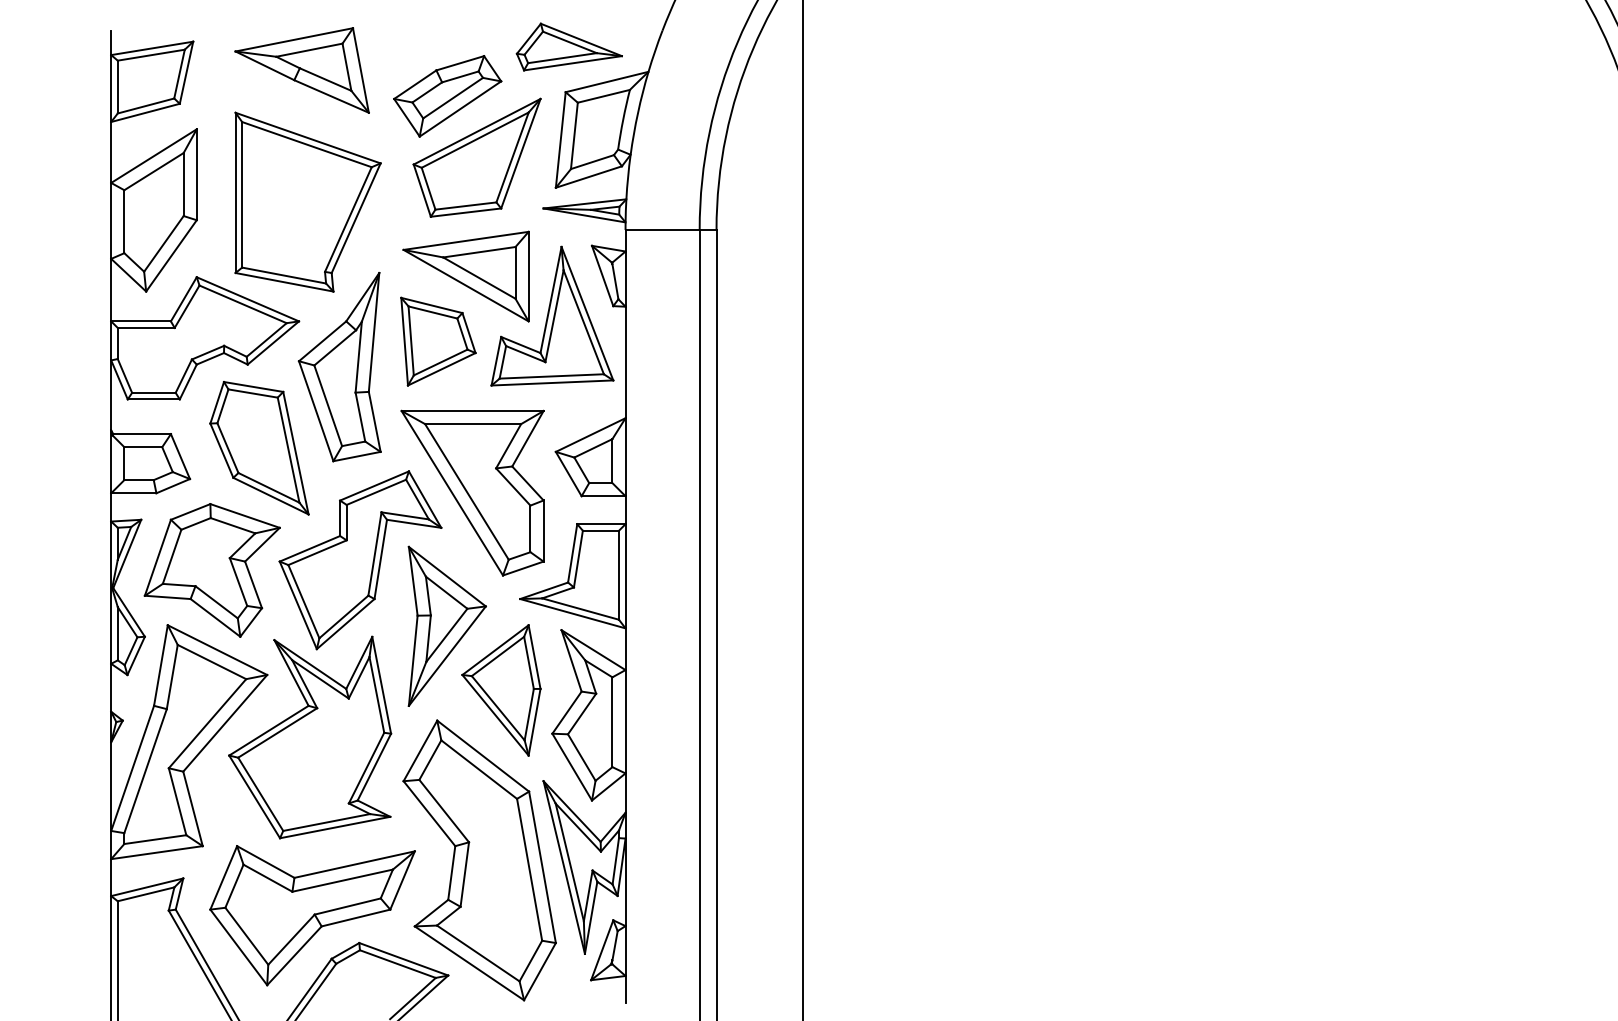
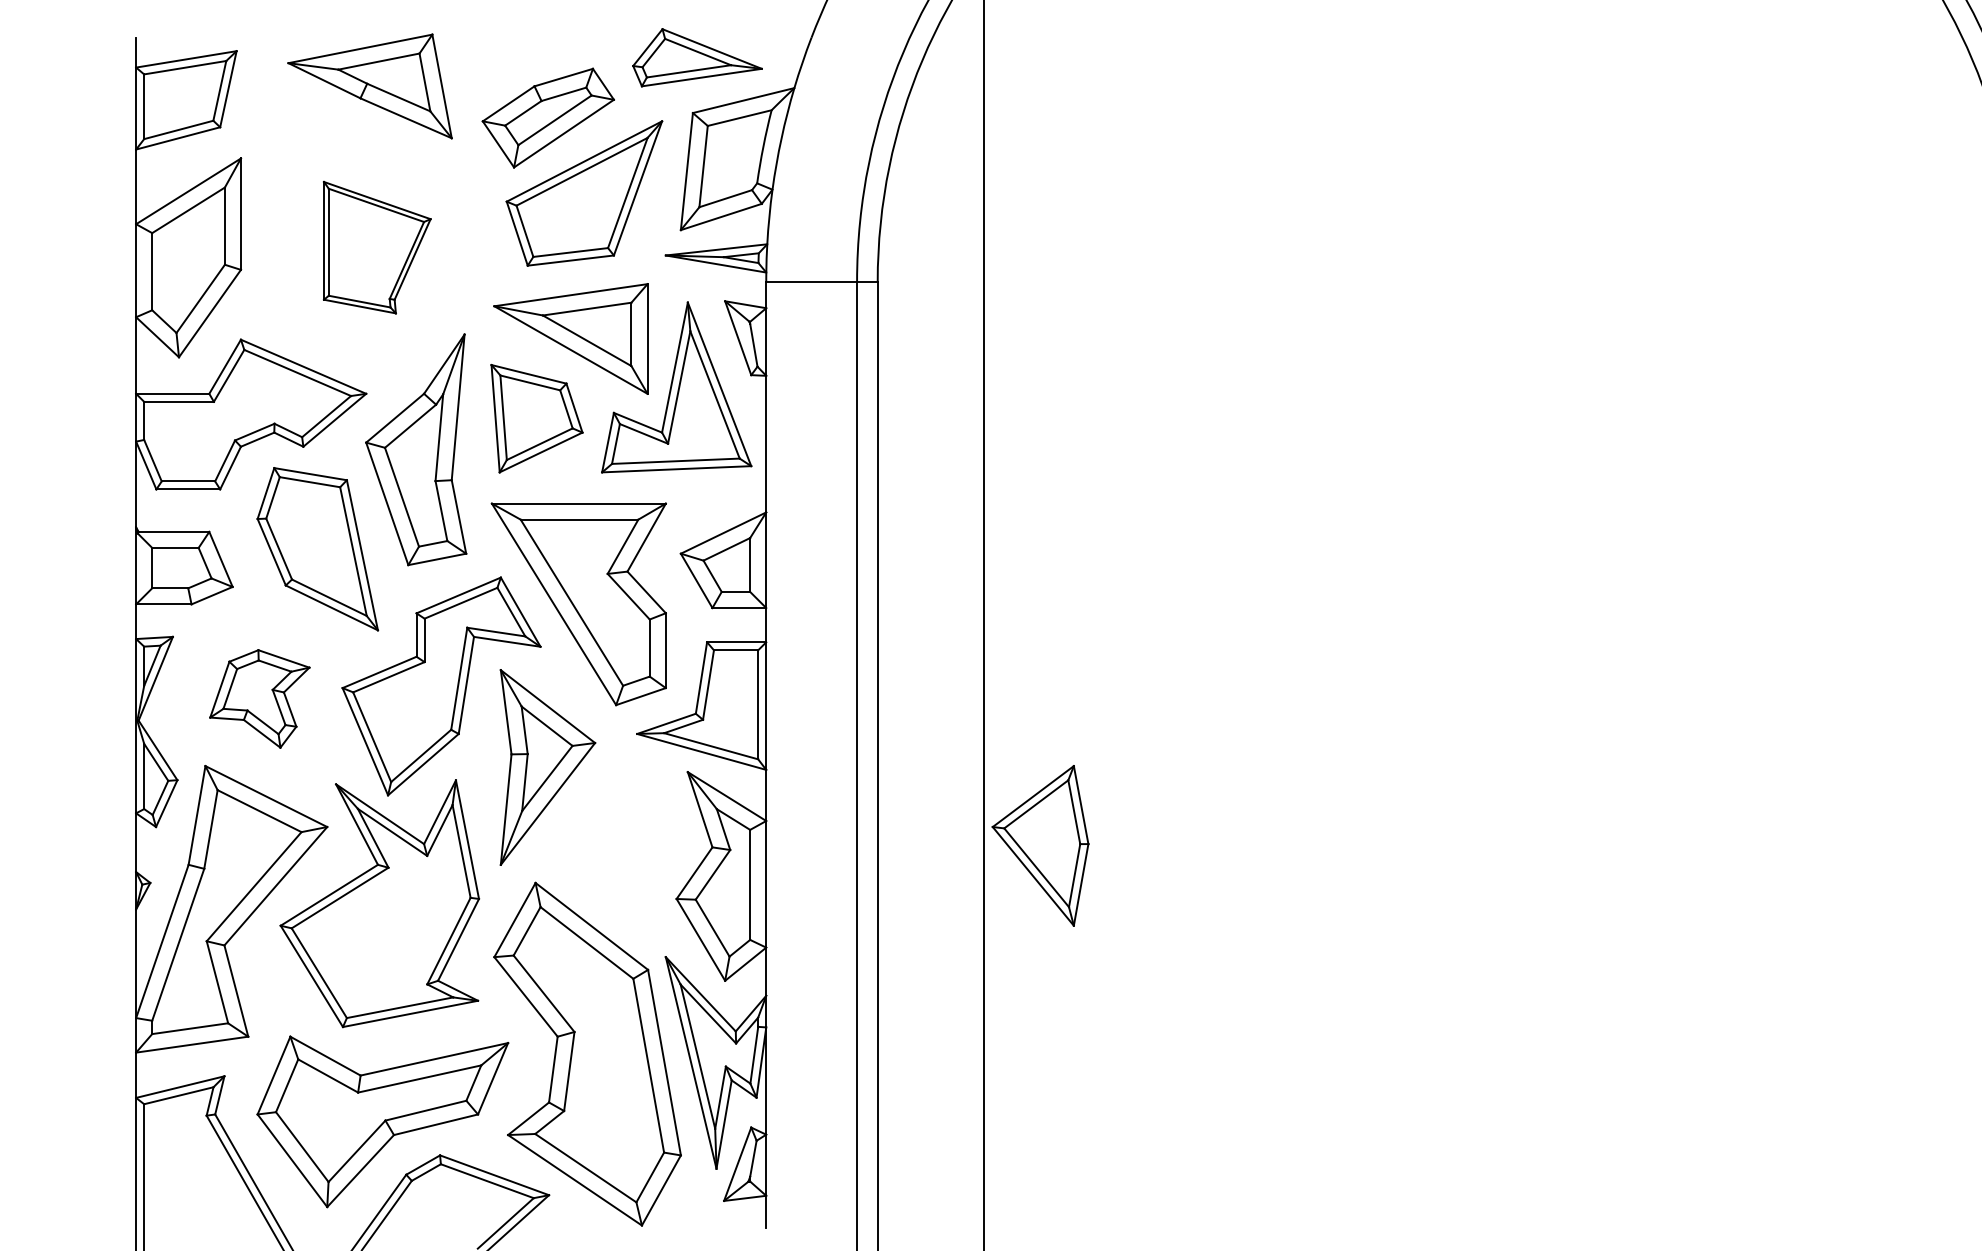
part: (307, 201) -> (376, 246), size x0.6
part: (211, 570) -> (259, 699), size x0.6
part: (501, 690) -> (1040, 846), moved

